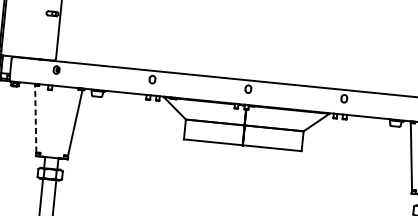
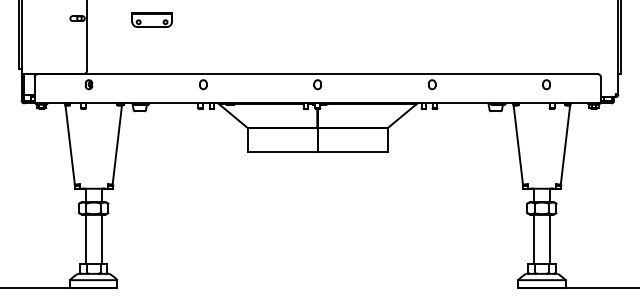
part: (114, 20) -> (151, 19), added
line: (36, 118) -> (70, 144), dashed -> solid

